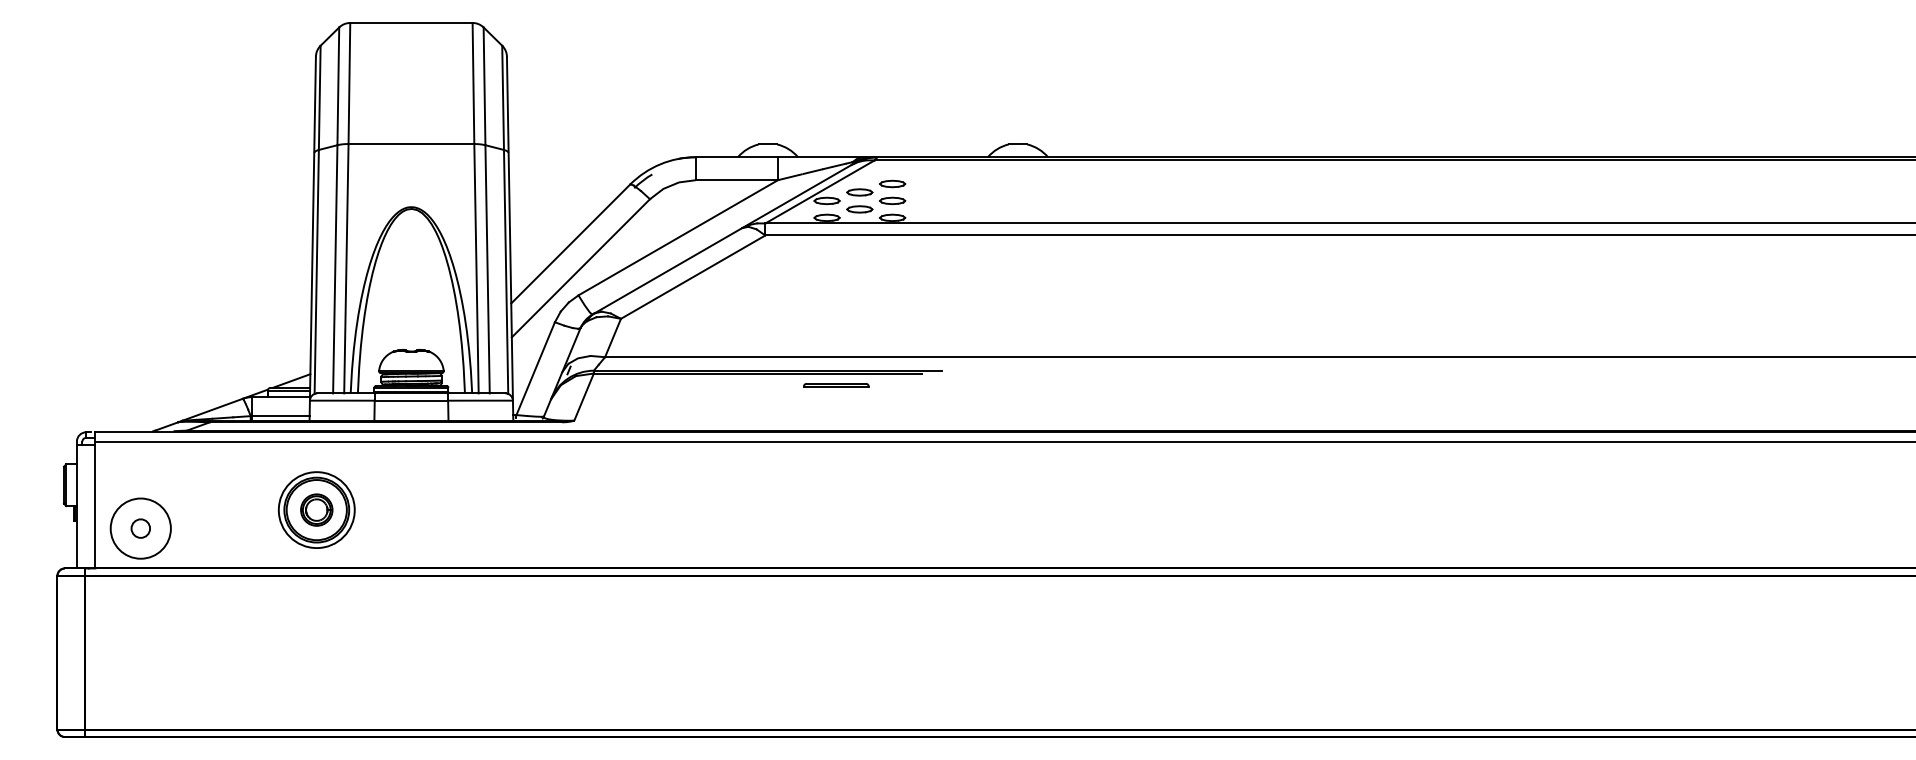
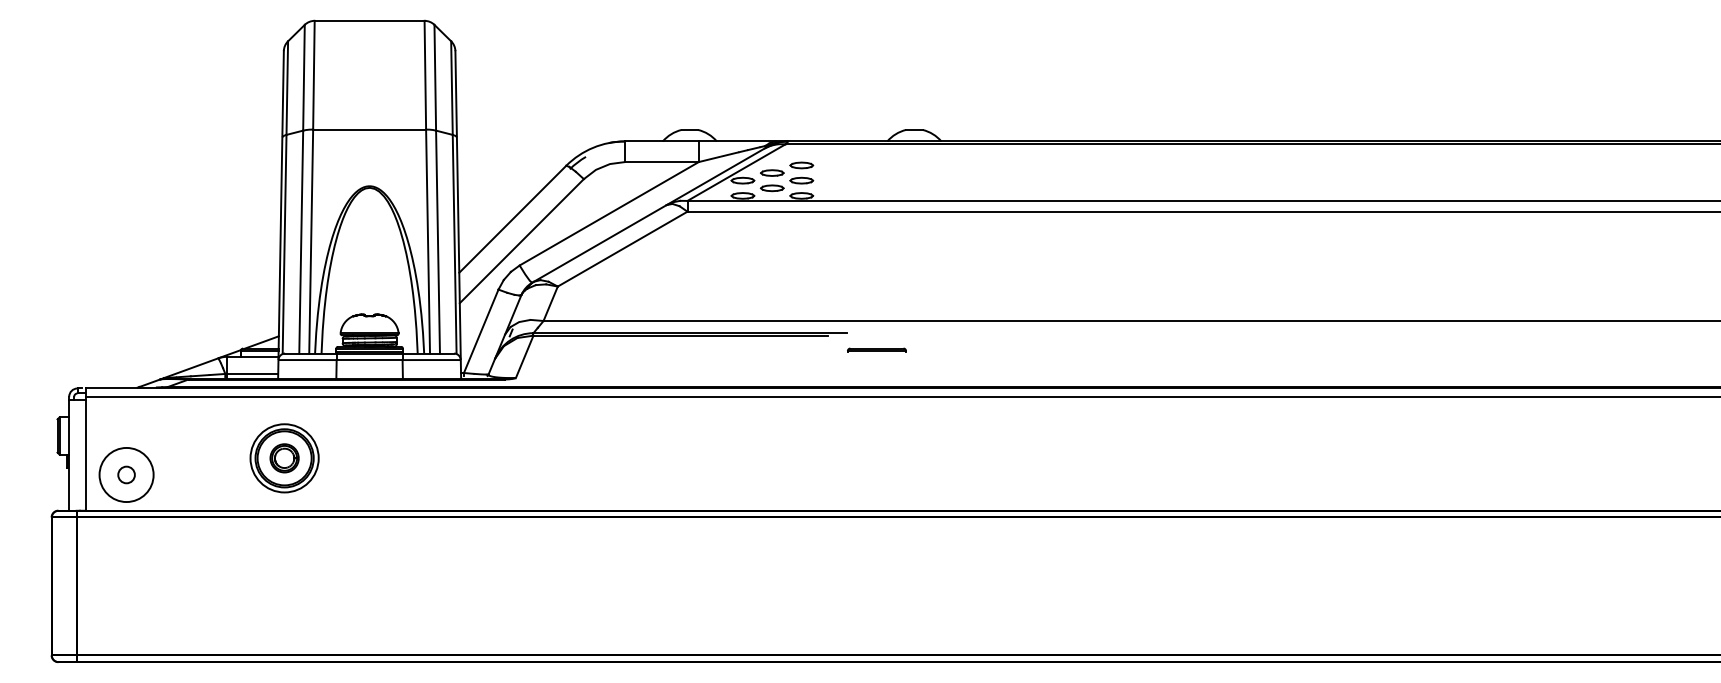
line: (836, 384) -> (877, 349), moved

